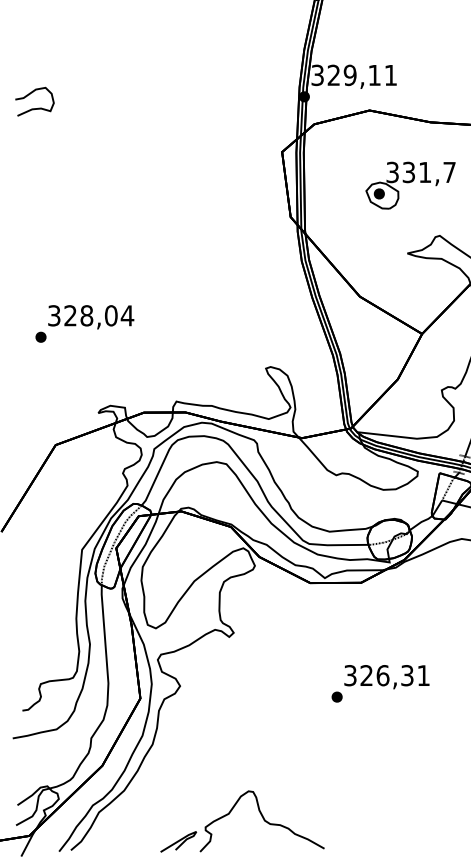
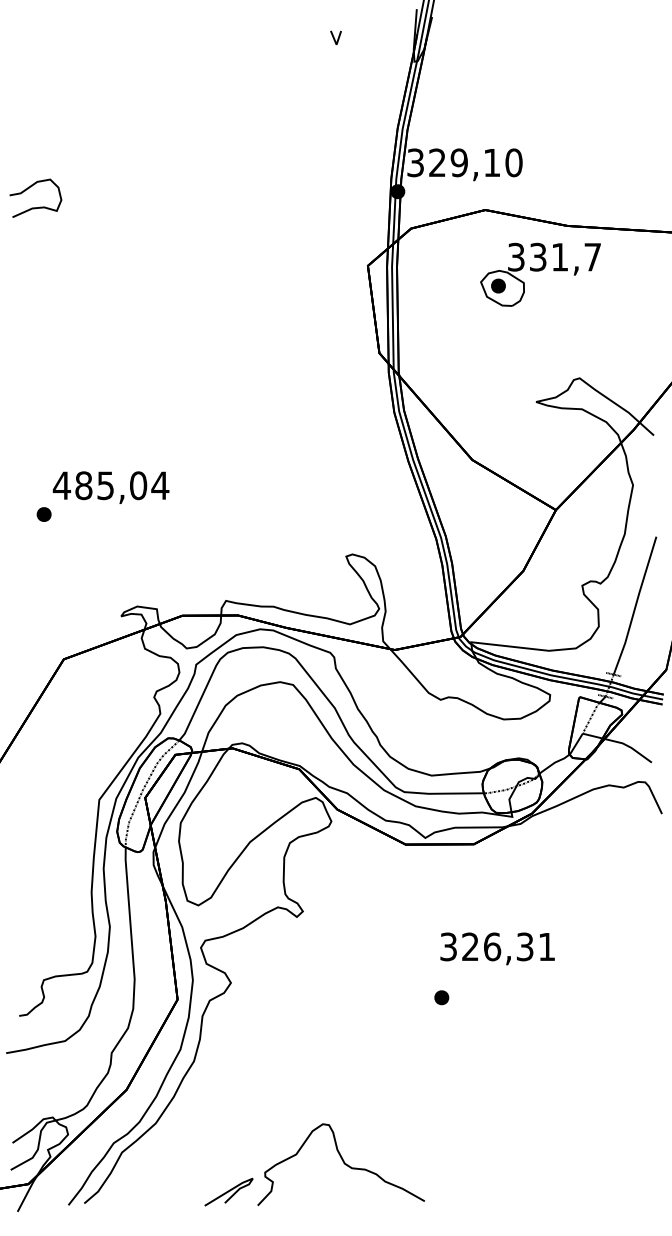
text: (390, 75) -> (513, 162), 329,11 -> 329,10
part: (410, 185) -> (540, 274), moved
text: (70, 315) -> (83, 485), 328,04 -> 485,04
text: (386, 676) -> (497, 948), moved

